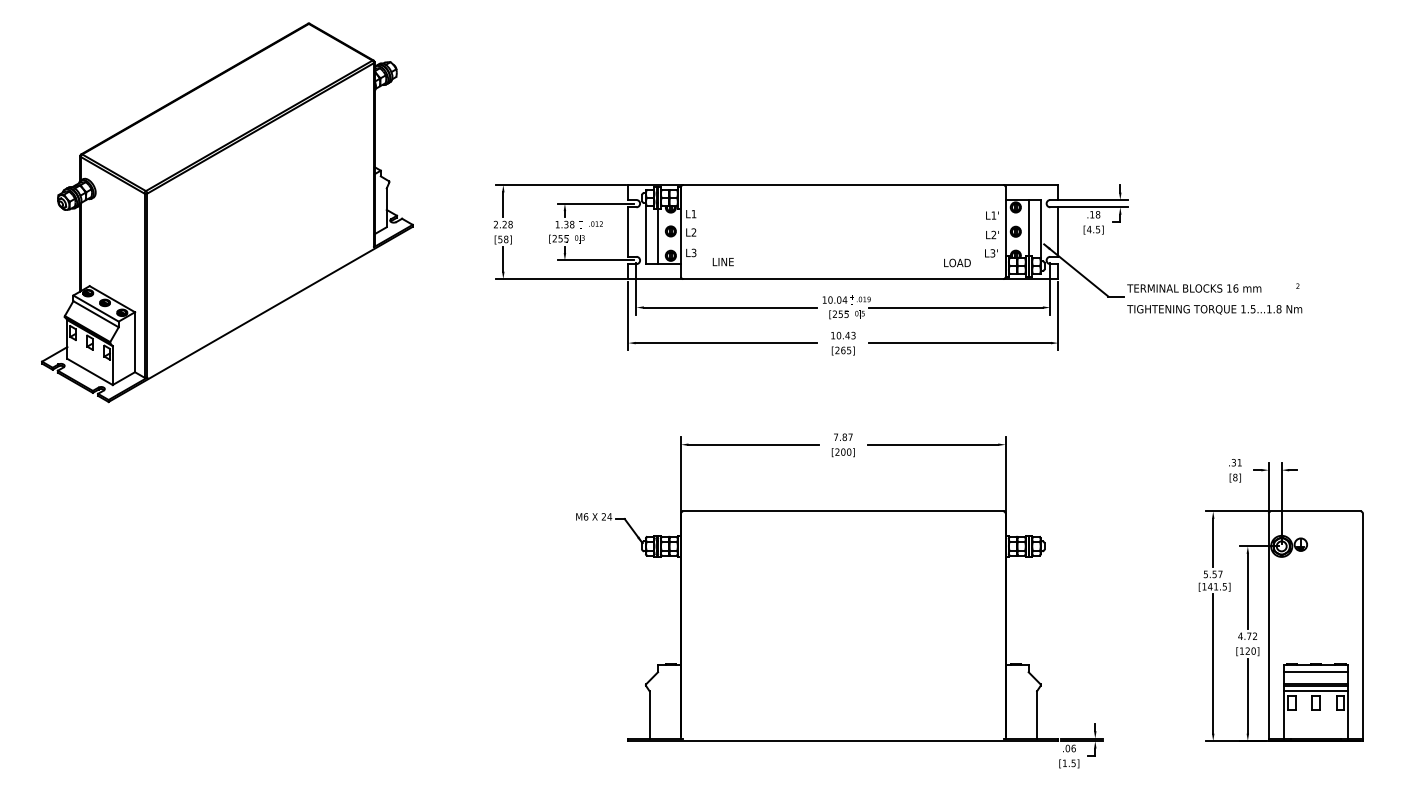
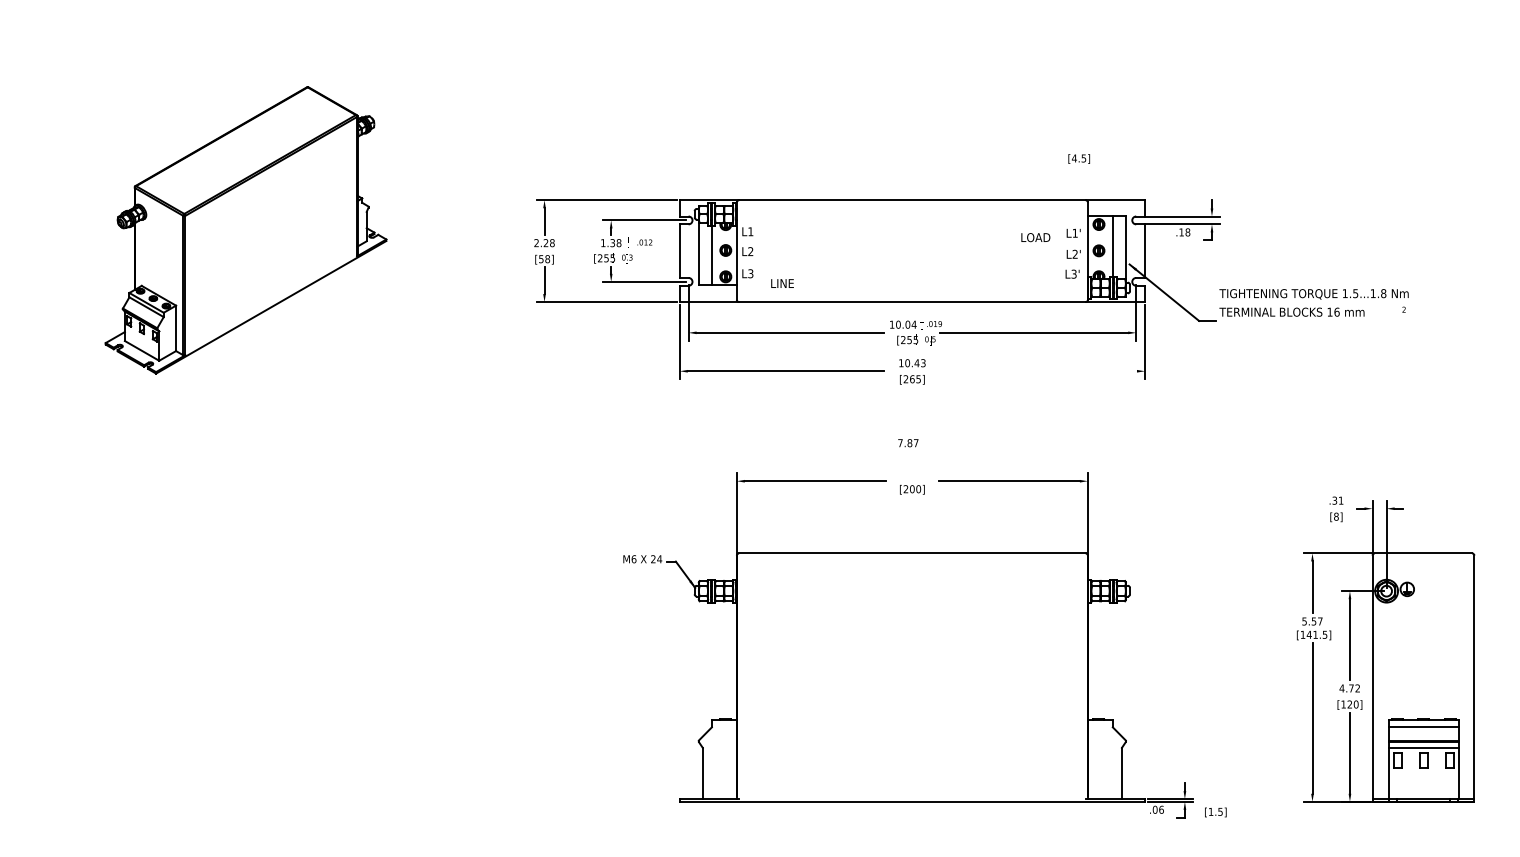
part: (226, 212) -> (245, 230), size x0.7
text: (1093, 229) -> (1079, 158), moved
text: (957, 262) -> (1035, 237), moved
text: (1214, 310) -> (1313, 294), moved
line: (959, 343) -> (1038, 371), removed
text: (843, 437) -> (908, 443), moved
text: (1069, 763) -> (1215, 812), moved

